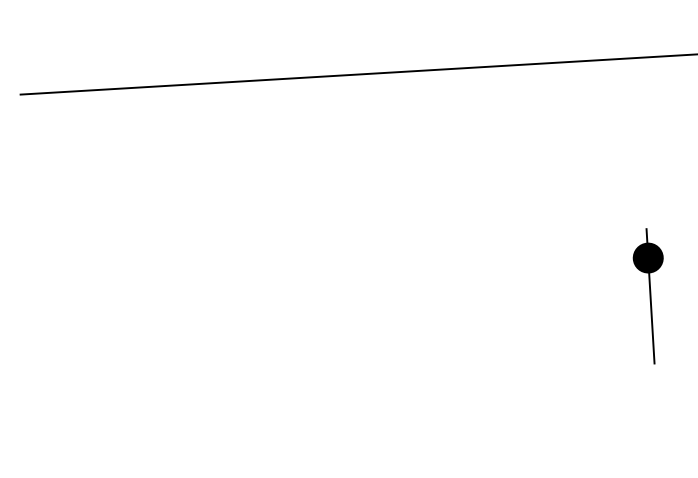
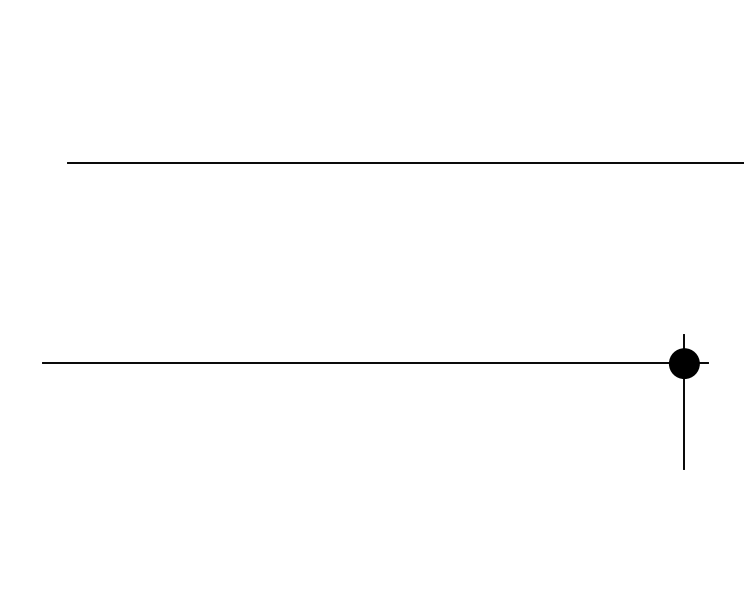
line: (338, 276) -> (374, 363), added

